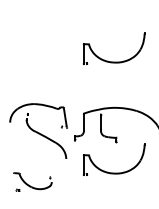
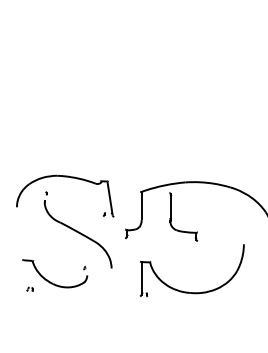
part: (113, 61) -> (191, 103), removed
part: (32, 181) -> (54, 274), moved

